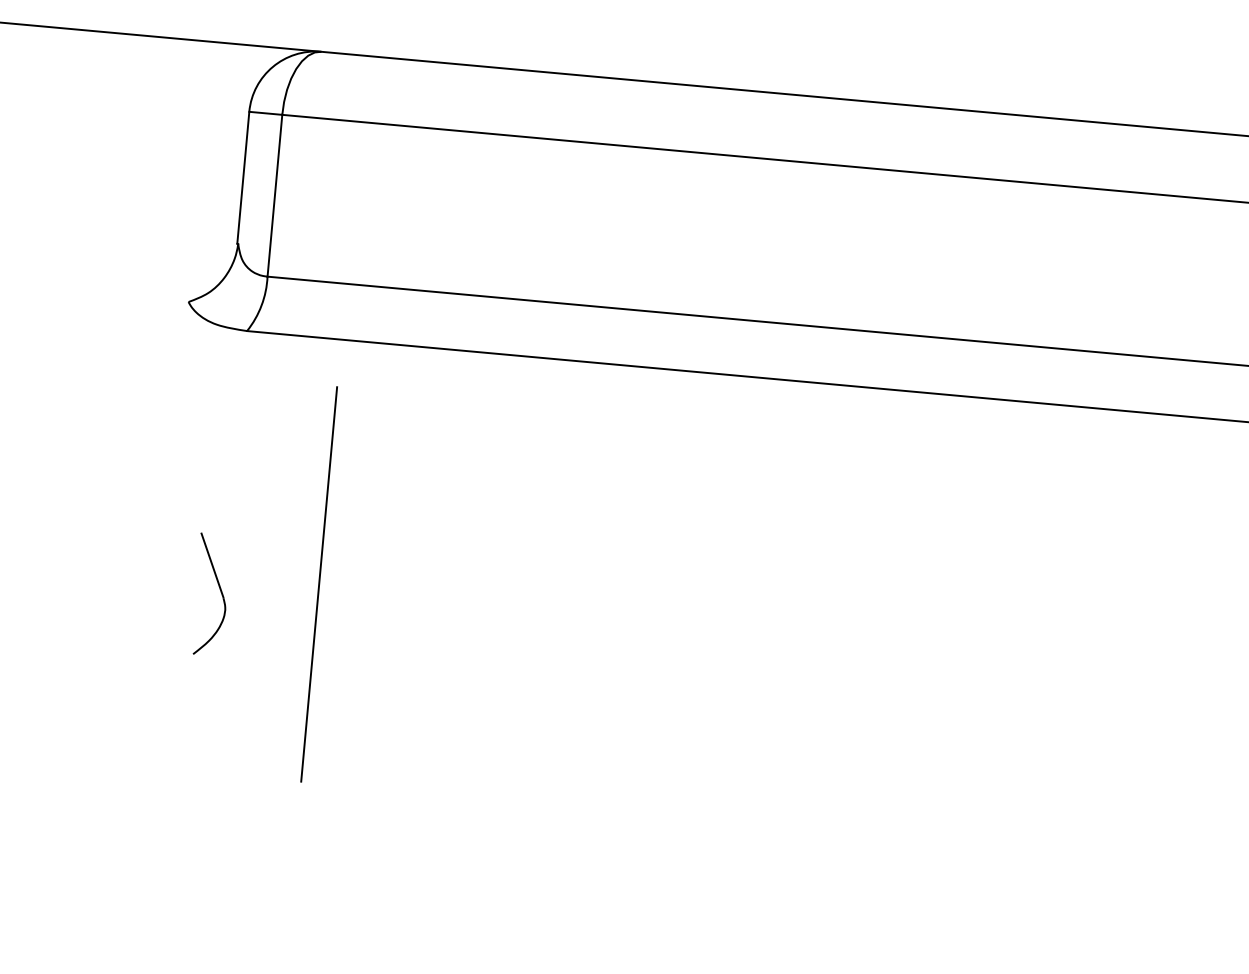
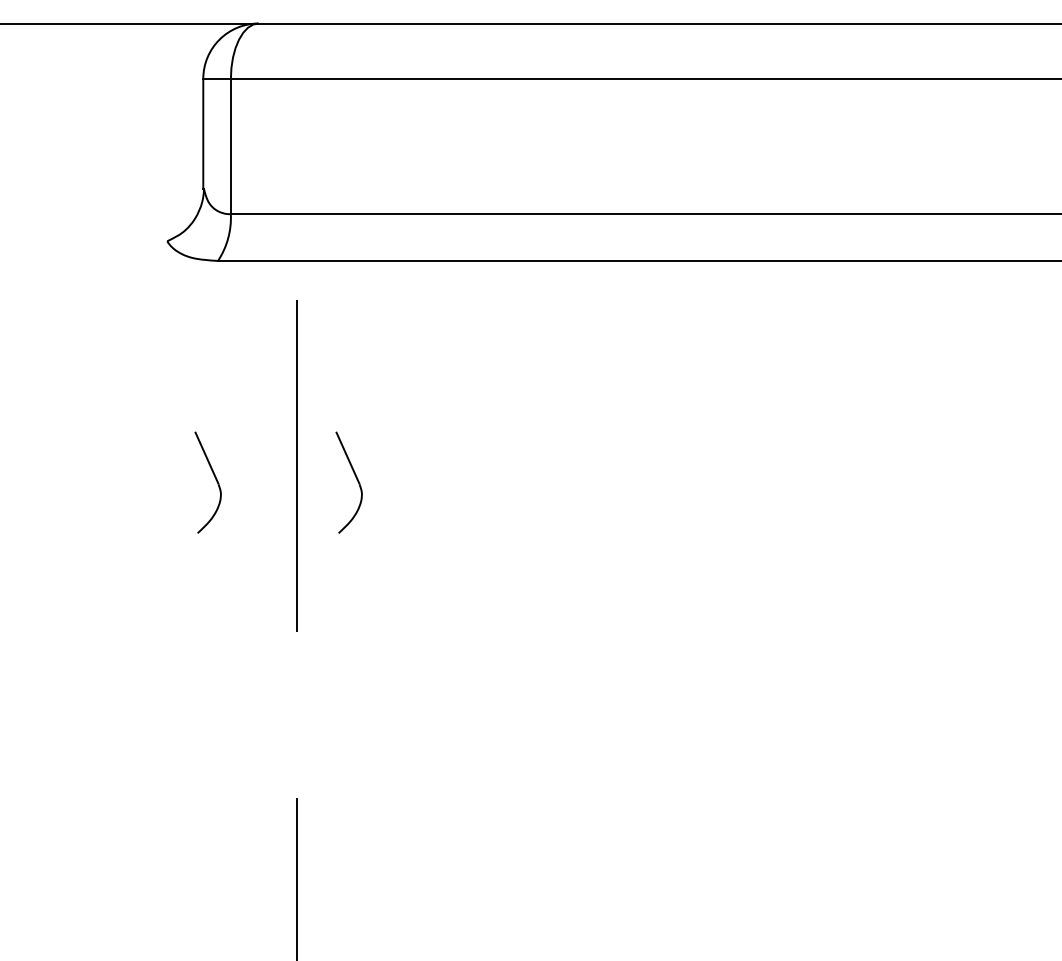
part: (388, 607) -> (356, 479), added

